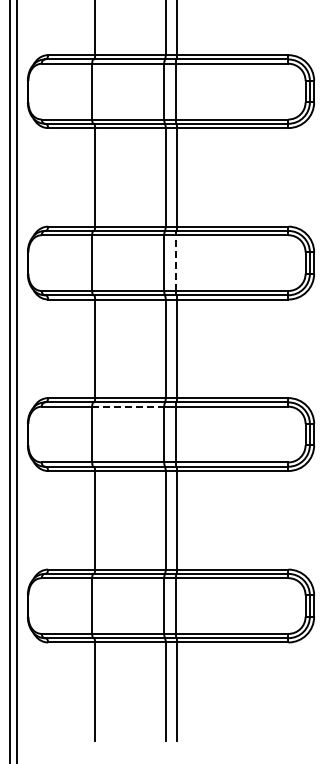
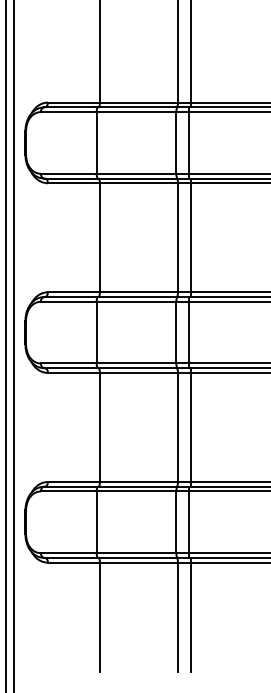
line: (175, 263) -> (188, 143), dashed -> solid
line: (128, 406) -> (136, 301), dashed -> solid

